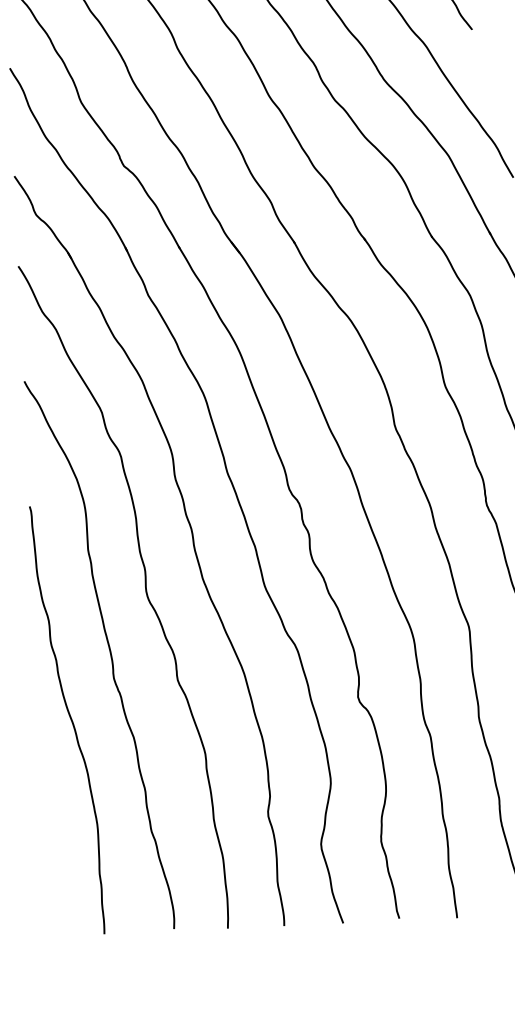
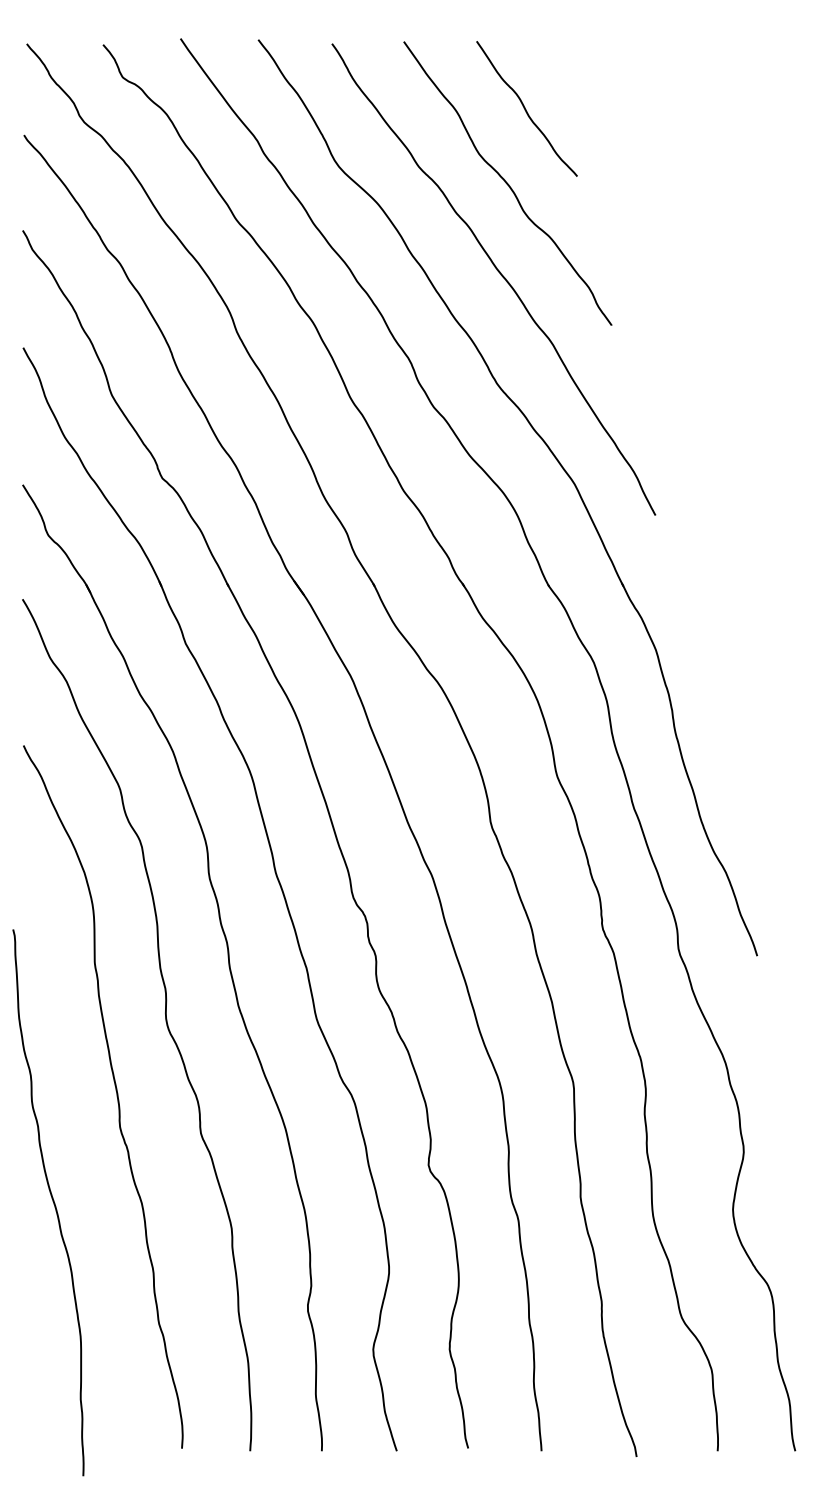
curve: (70, 719) -> (52, 1201), moved

